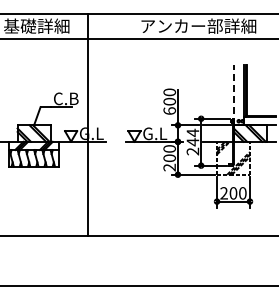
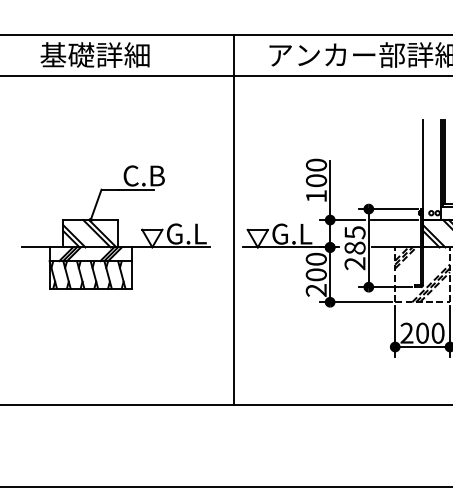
line: (233, 94) -> (422, 168), dashed -> solid
text: (169, 110) -> (316, 195), 600 -> 100
line: (87, 125) -> (232, 220), moved
text: (192, 137) -> (354, 240), 244 -> 285

